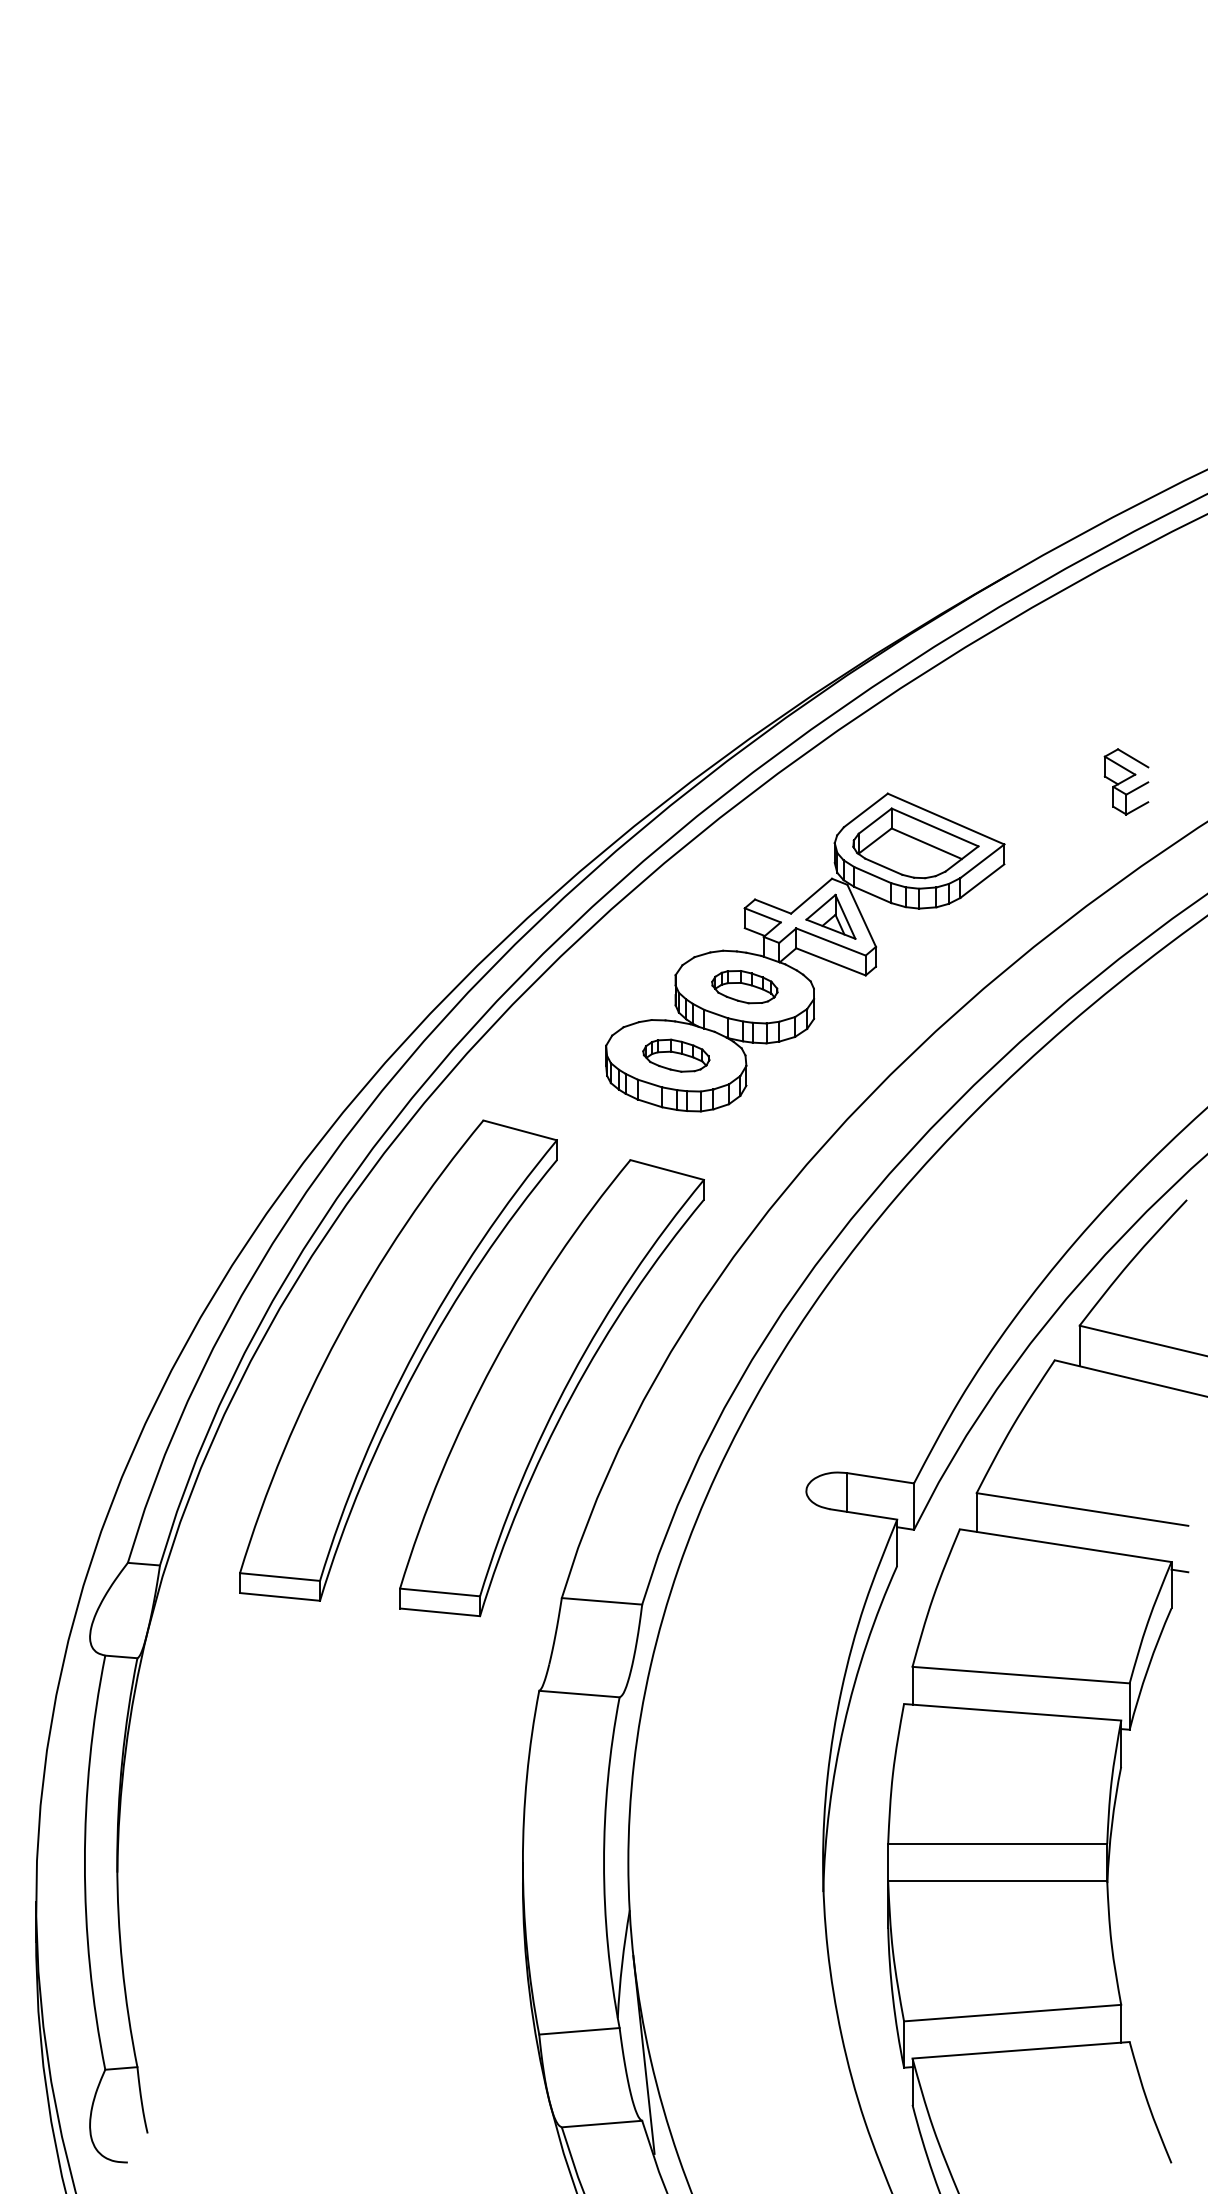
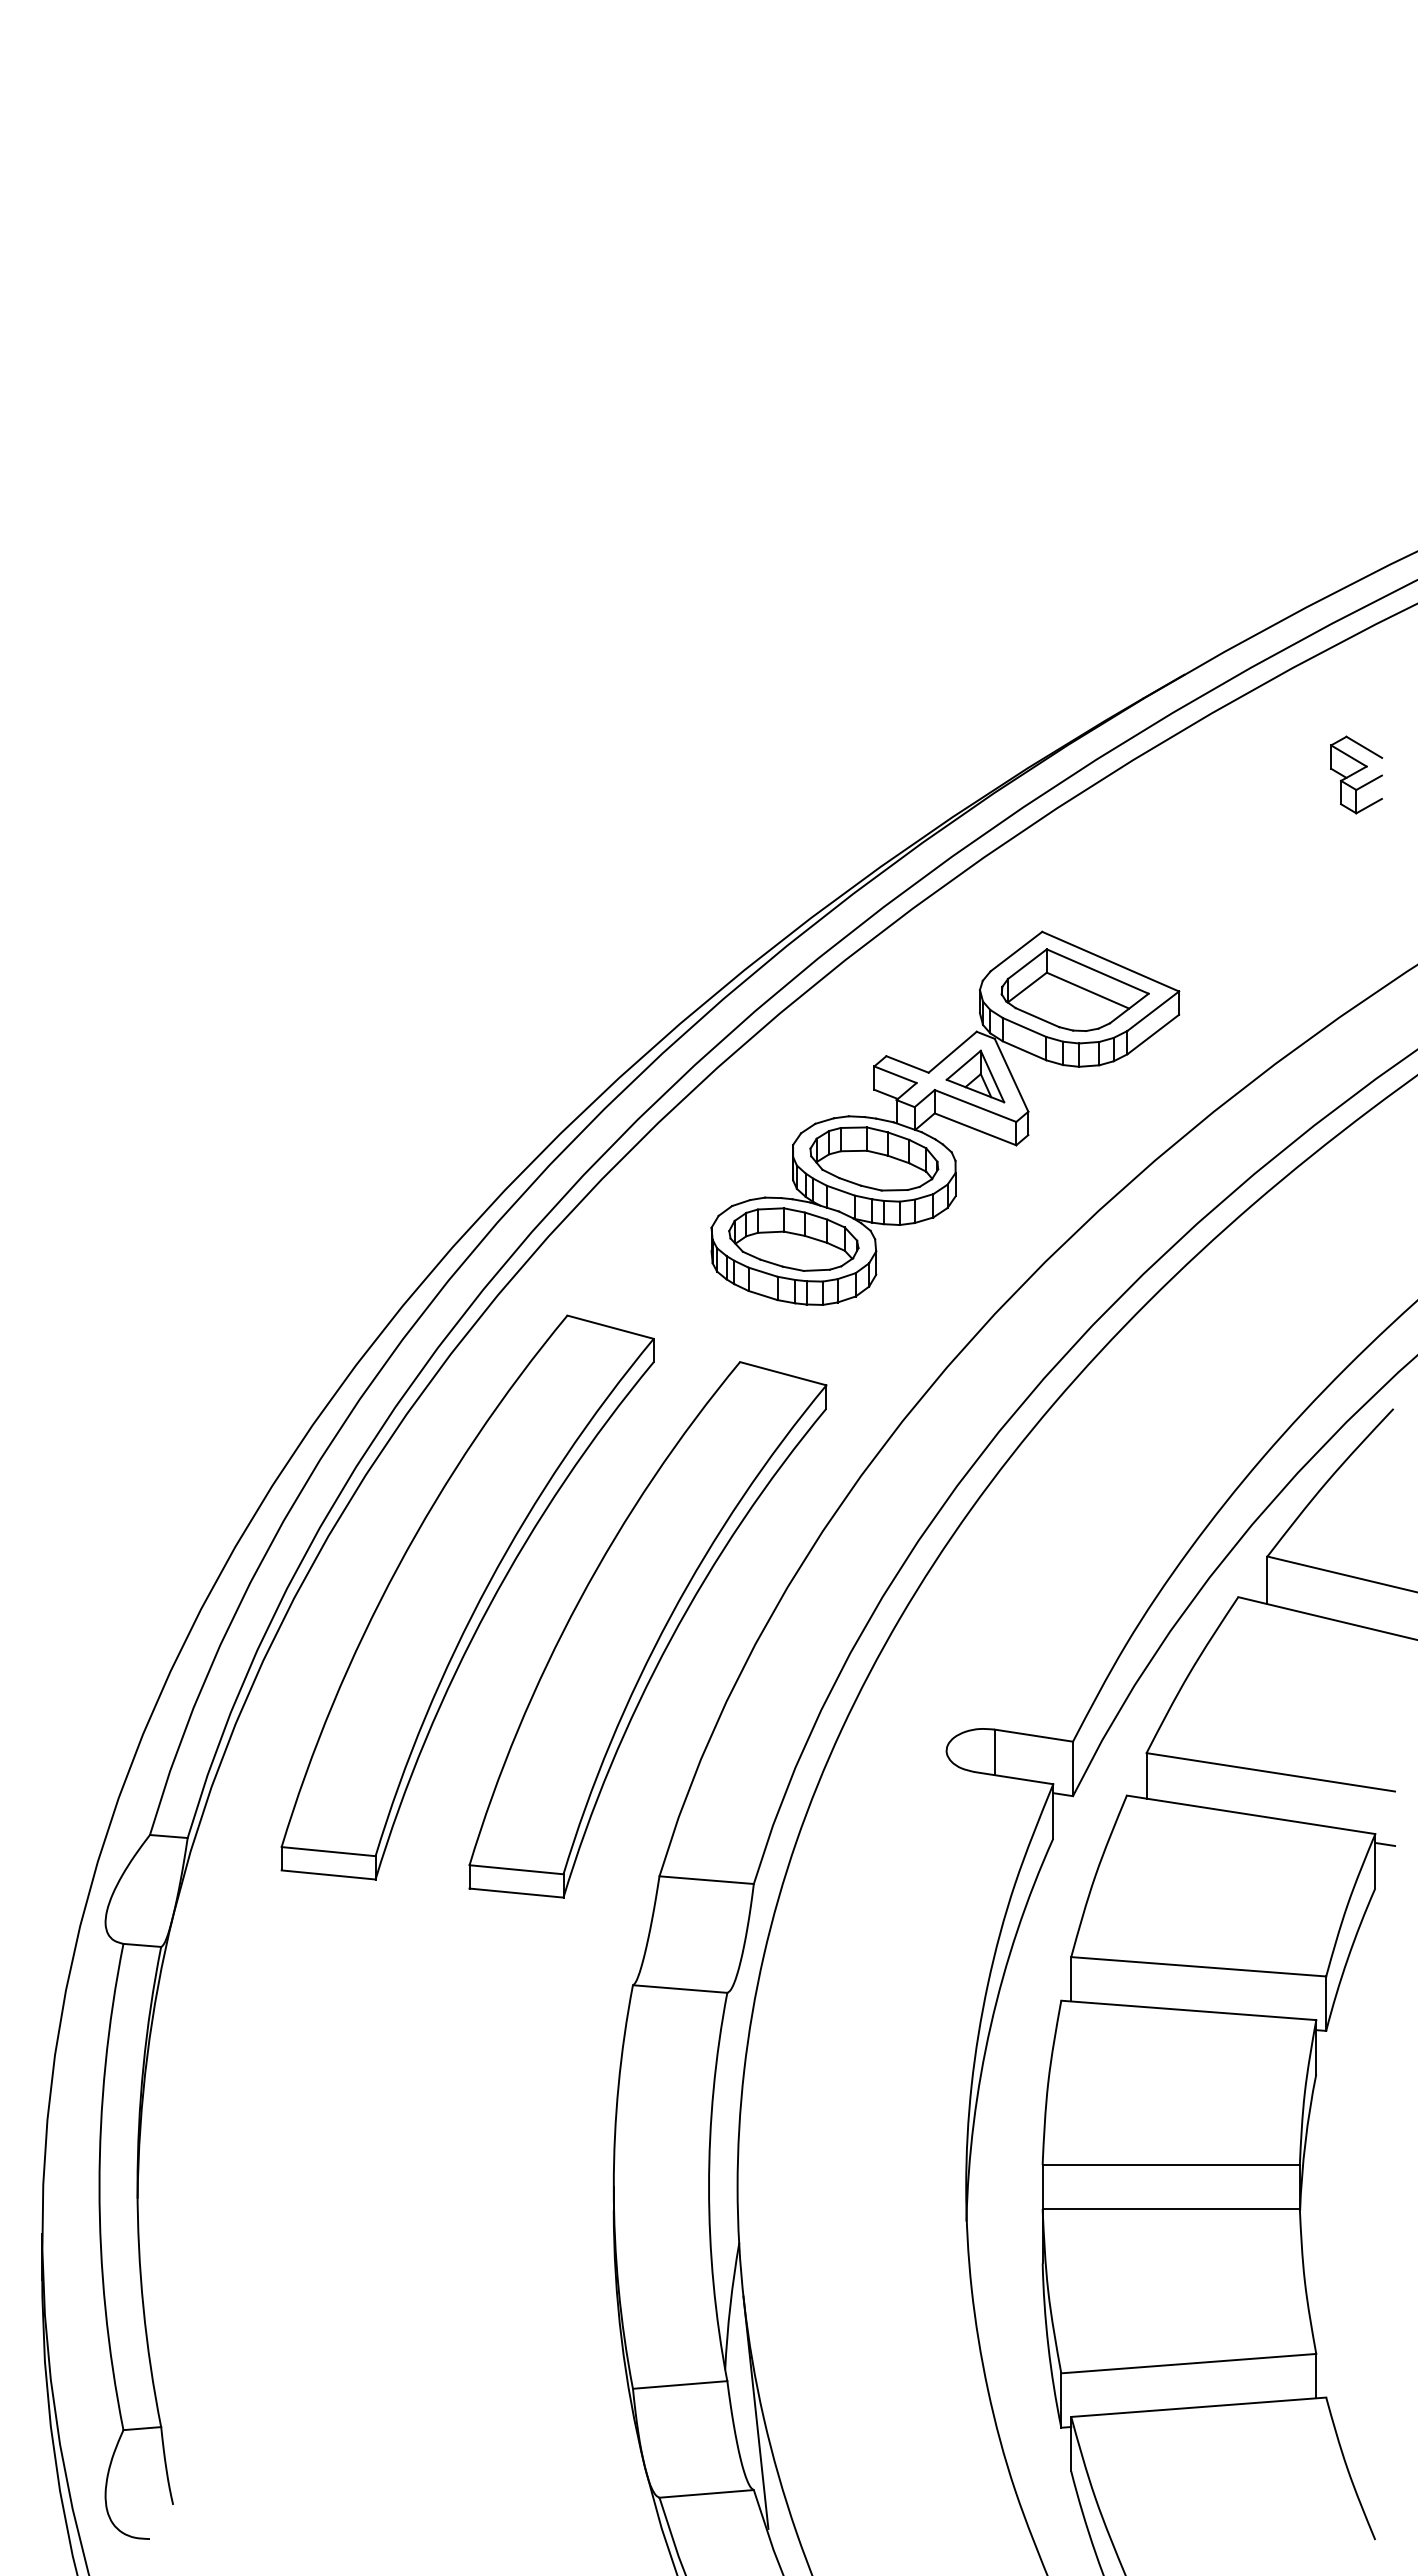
part: (1126, 781) -> (1356, 774), moved
part: (744, 986) -> (874, 1158), size x1.67
part: (675, 1055) -> (793, 1239), size x1.67

